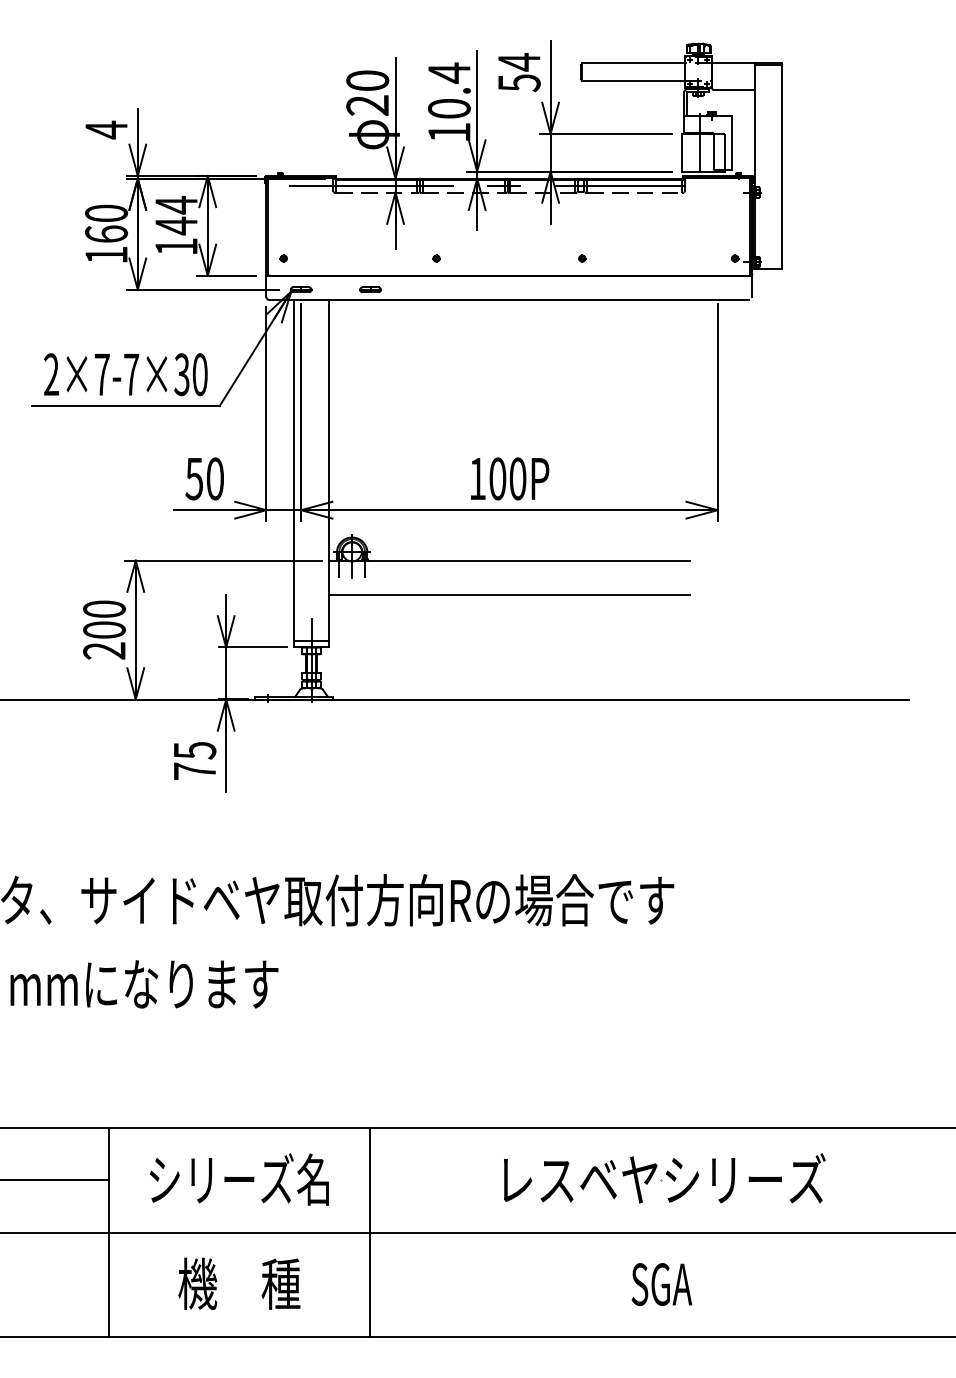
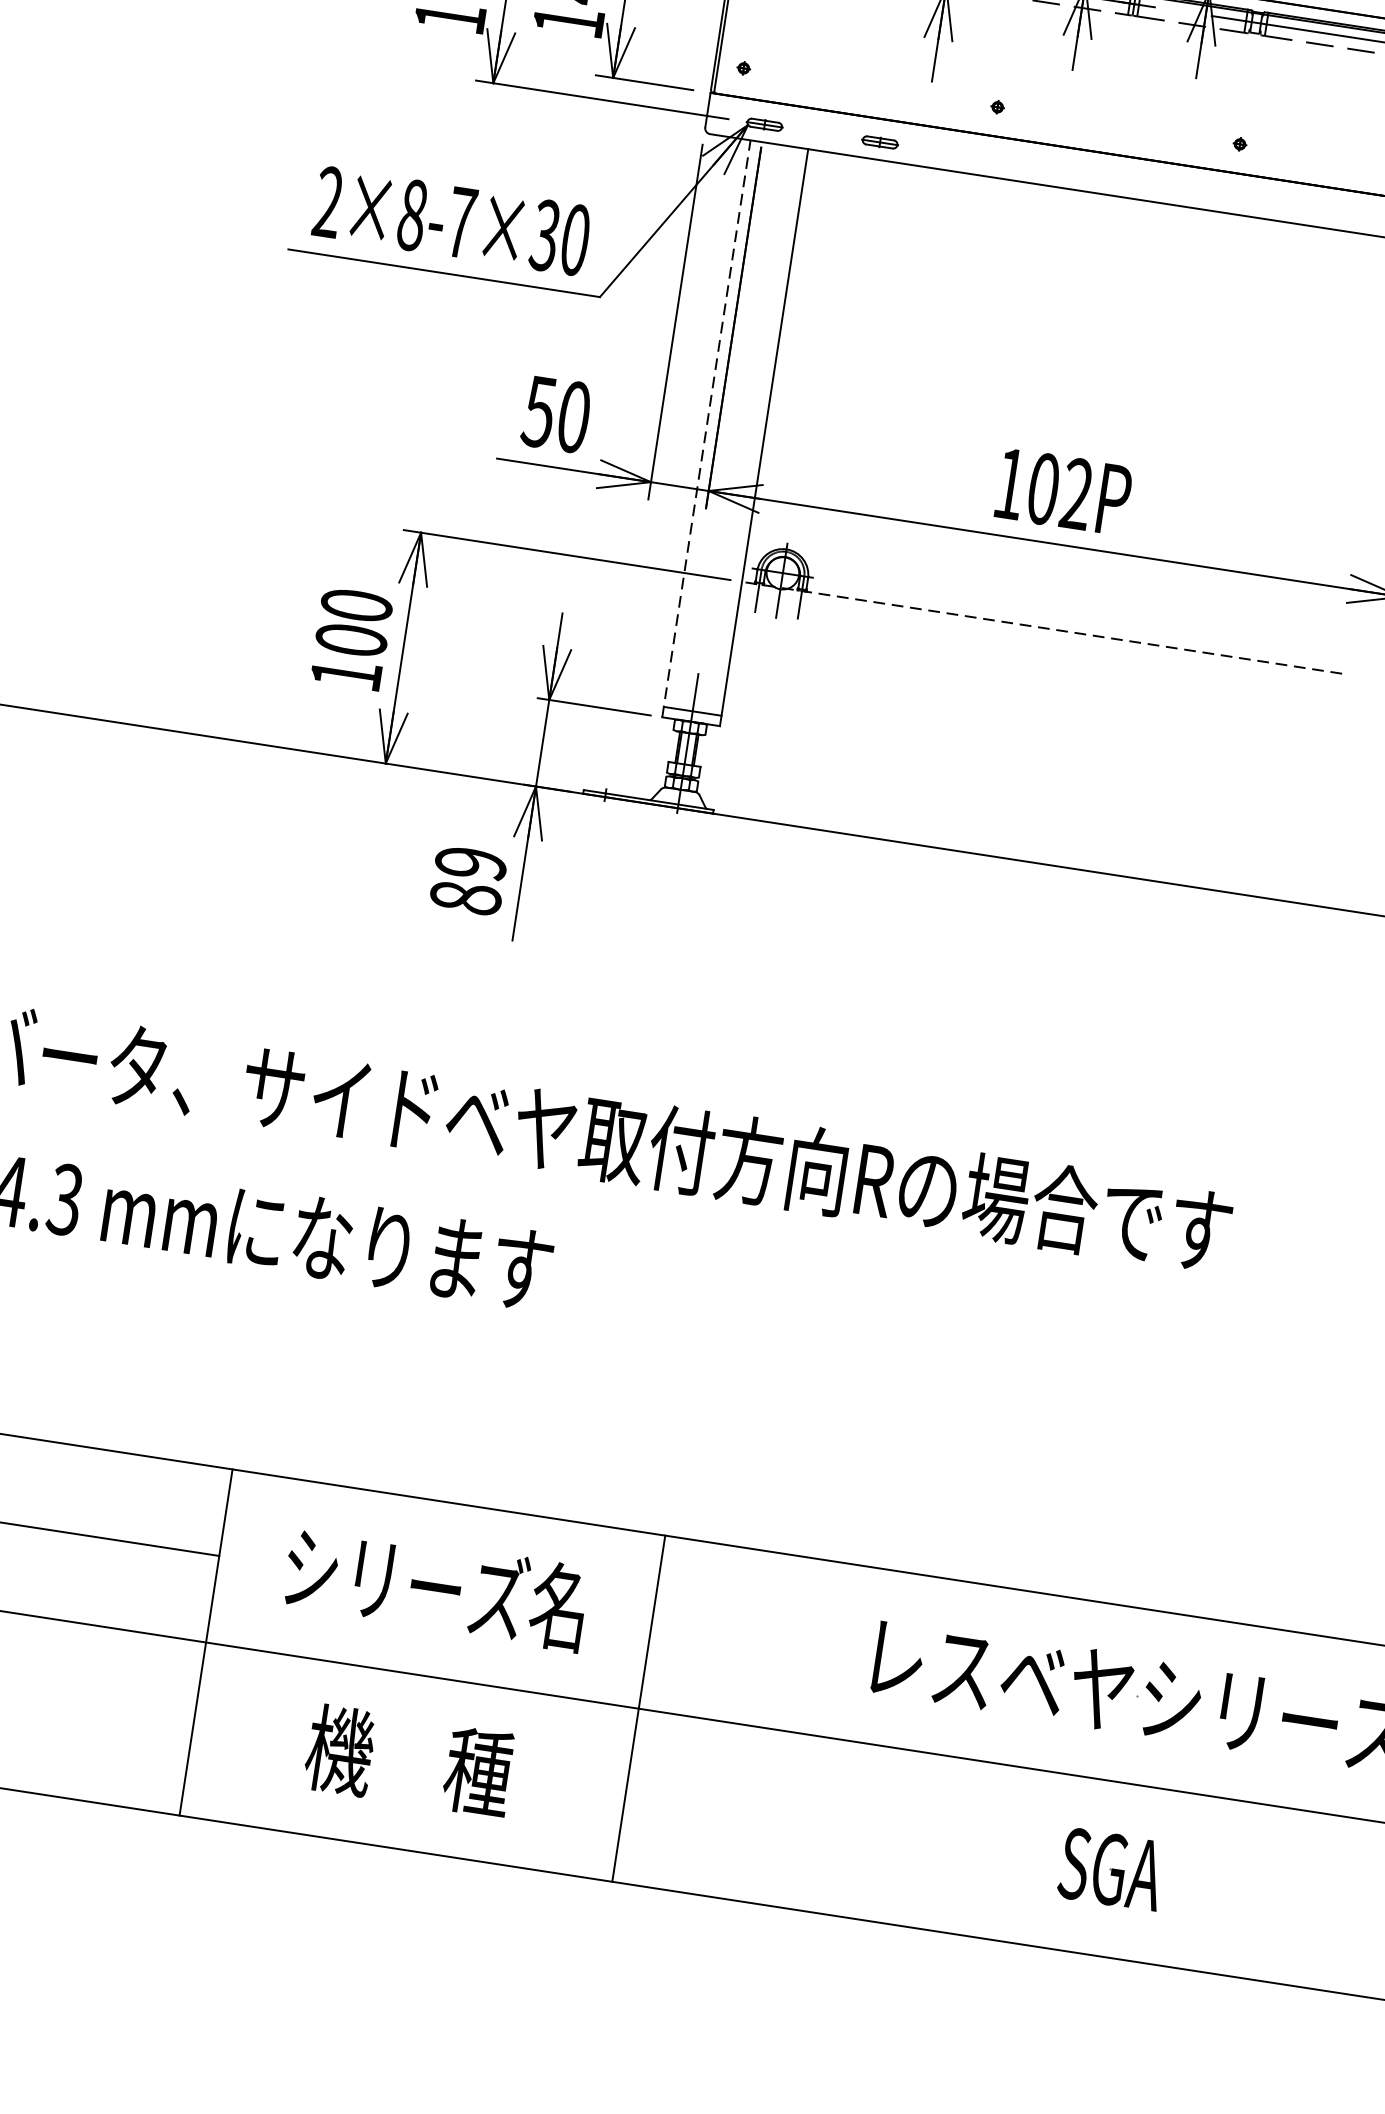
text: (101, 374) -> (411, 214), 2×7-7×30 -> 2×8-7×30
line: (294, 473) -> (707, 428), solid -> dashed
text: (517, 478) -> (1076, 493), 100P -> 102P
line: (509, 560) -> (1042, 627), solid -> dashed
line: (508, 595) -> (1031, 685), removed
text: (104, 650) -> (346, 674), 200 -> 100
text: (194, 760) -> (467, 879), 75 -> 89

